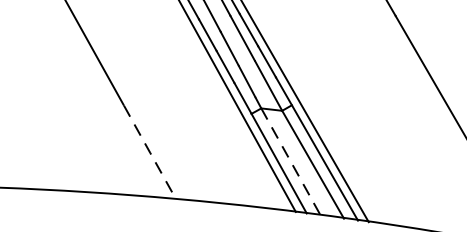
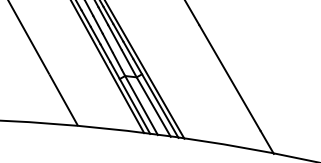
line: (149, 152) -> (63, 100), dashed -> solid
line: (290, 161) -> (141, 105), dashed -> solid

